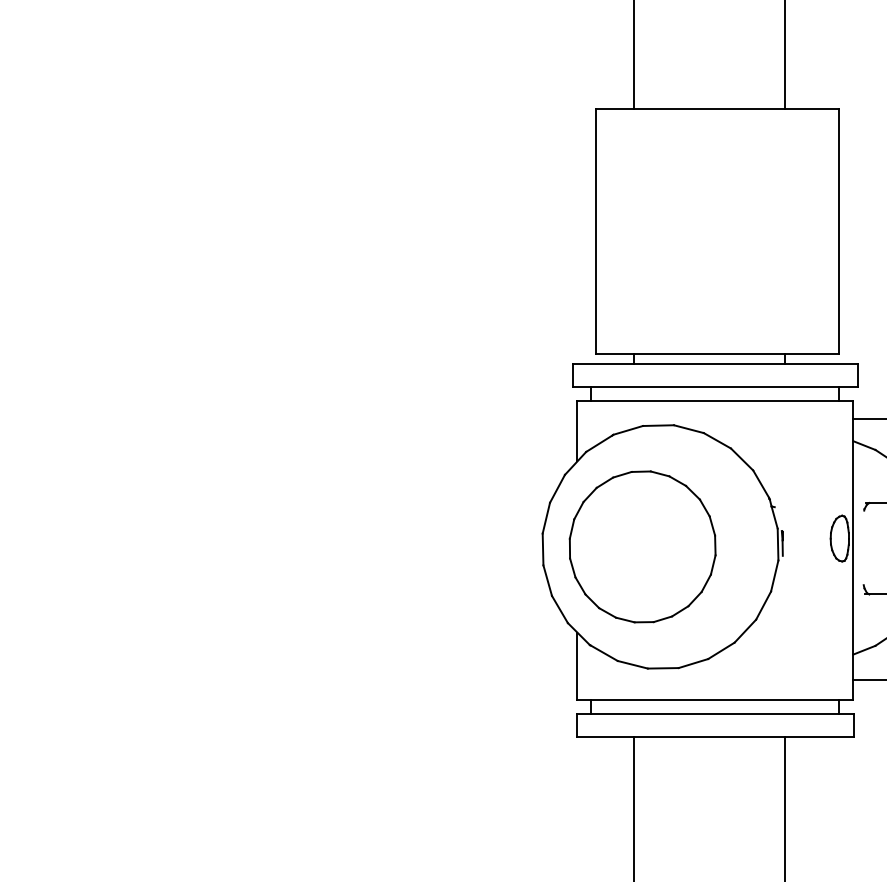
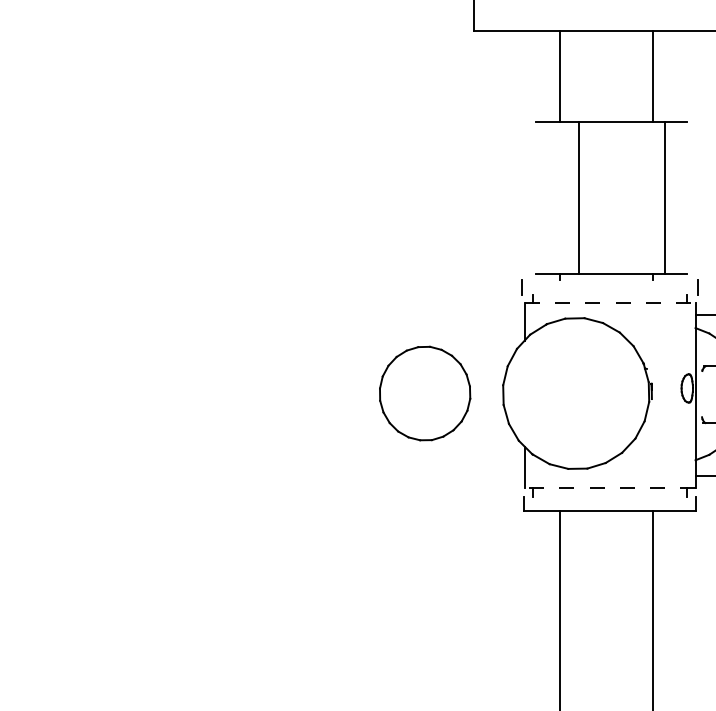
line: (594, 230) -> (578, 197), moved
line: (838, 230) -> (664, 197), moved
line: (714, 364) -> (609, 280), removed
line: (714, 386) -> (609, 294), removed
line: (715, 401) -> (610, 303), solid -> dashed
part: (643, 546) -> (425, 393), moved
line: (714, 700) -> (609, 488), solid -> dashed
line: (714, 713) -> (609, 496), removed

